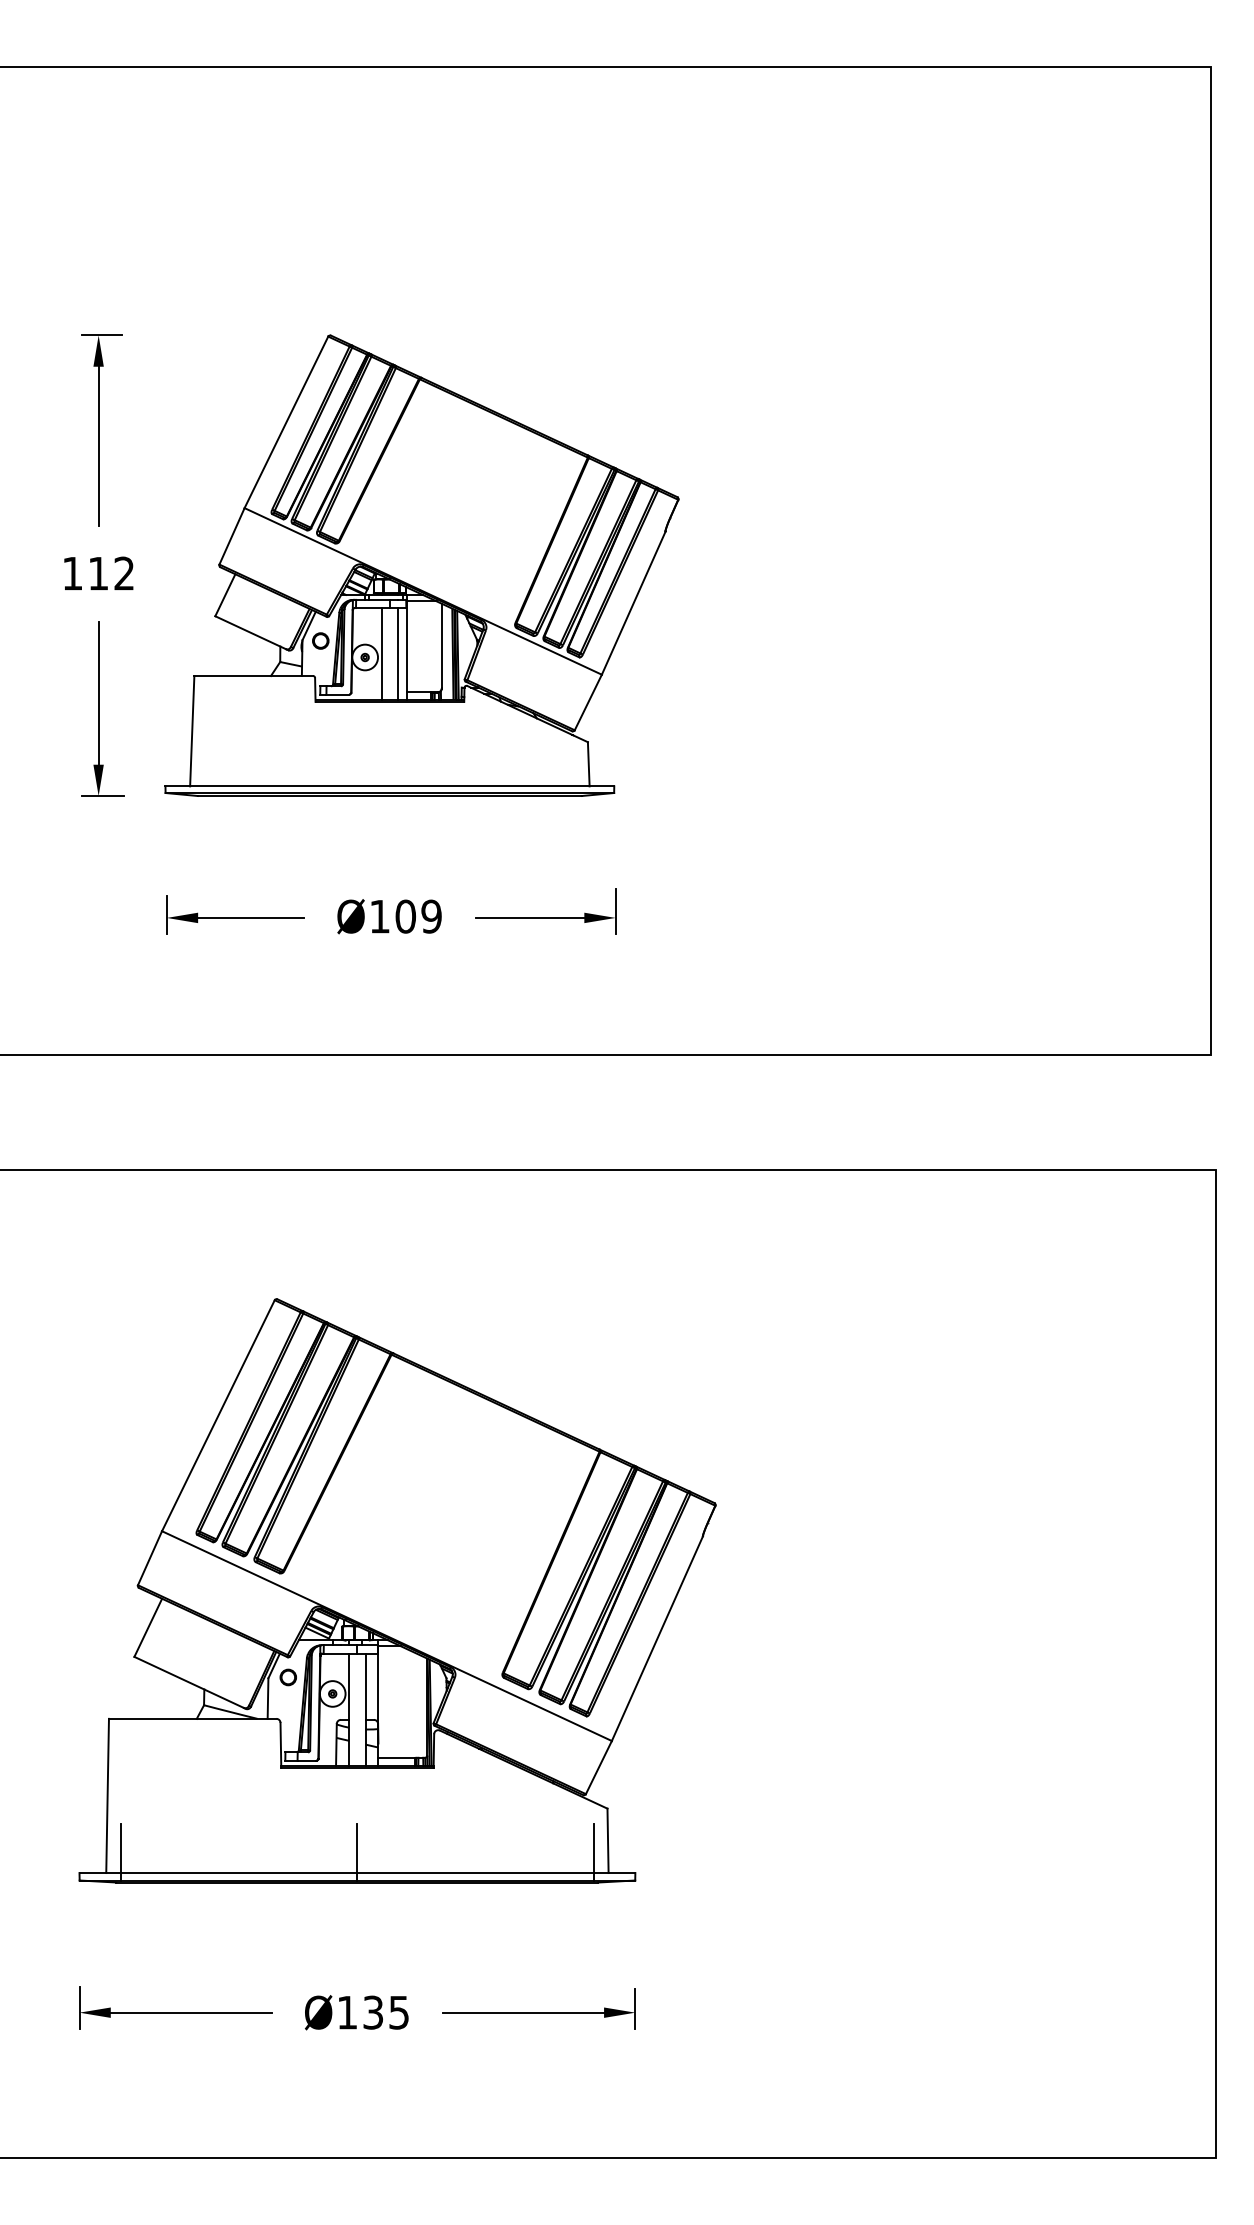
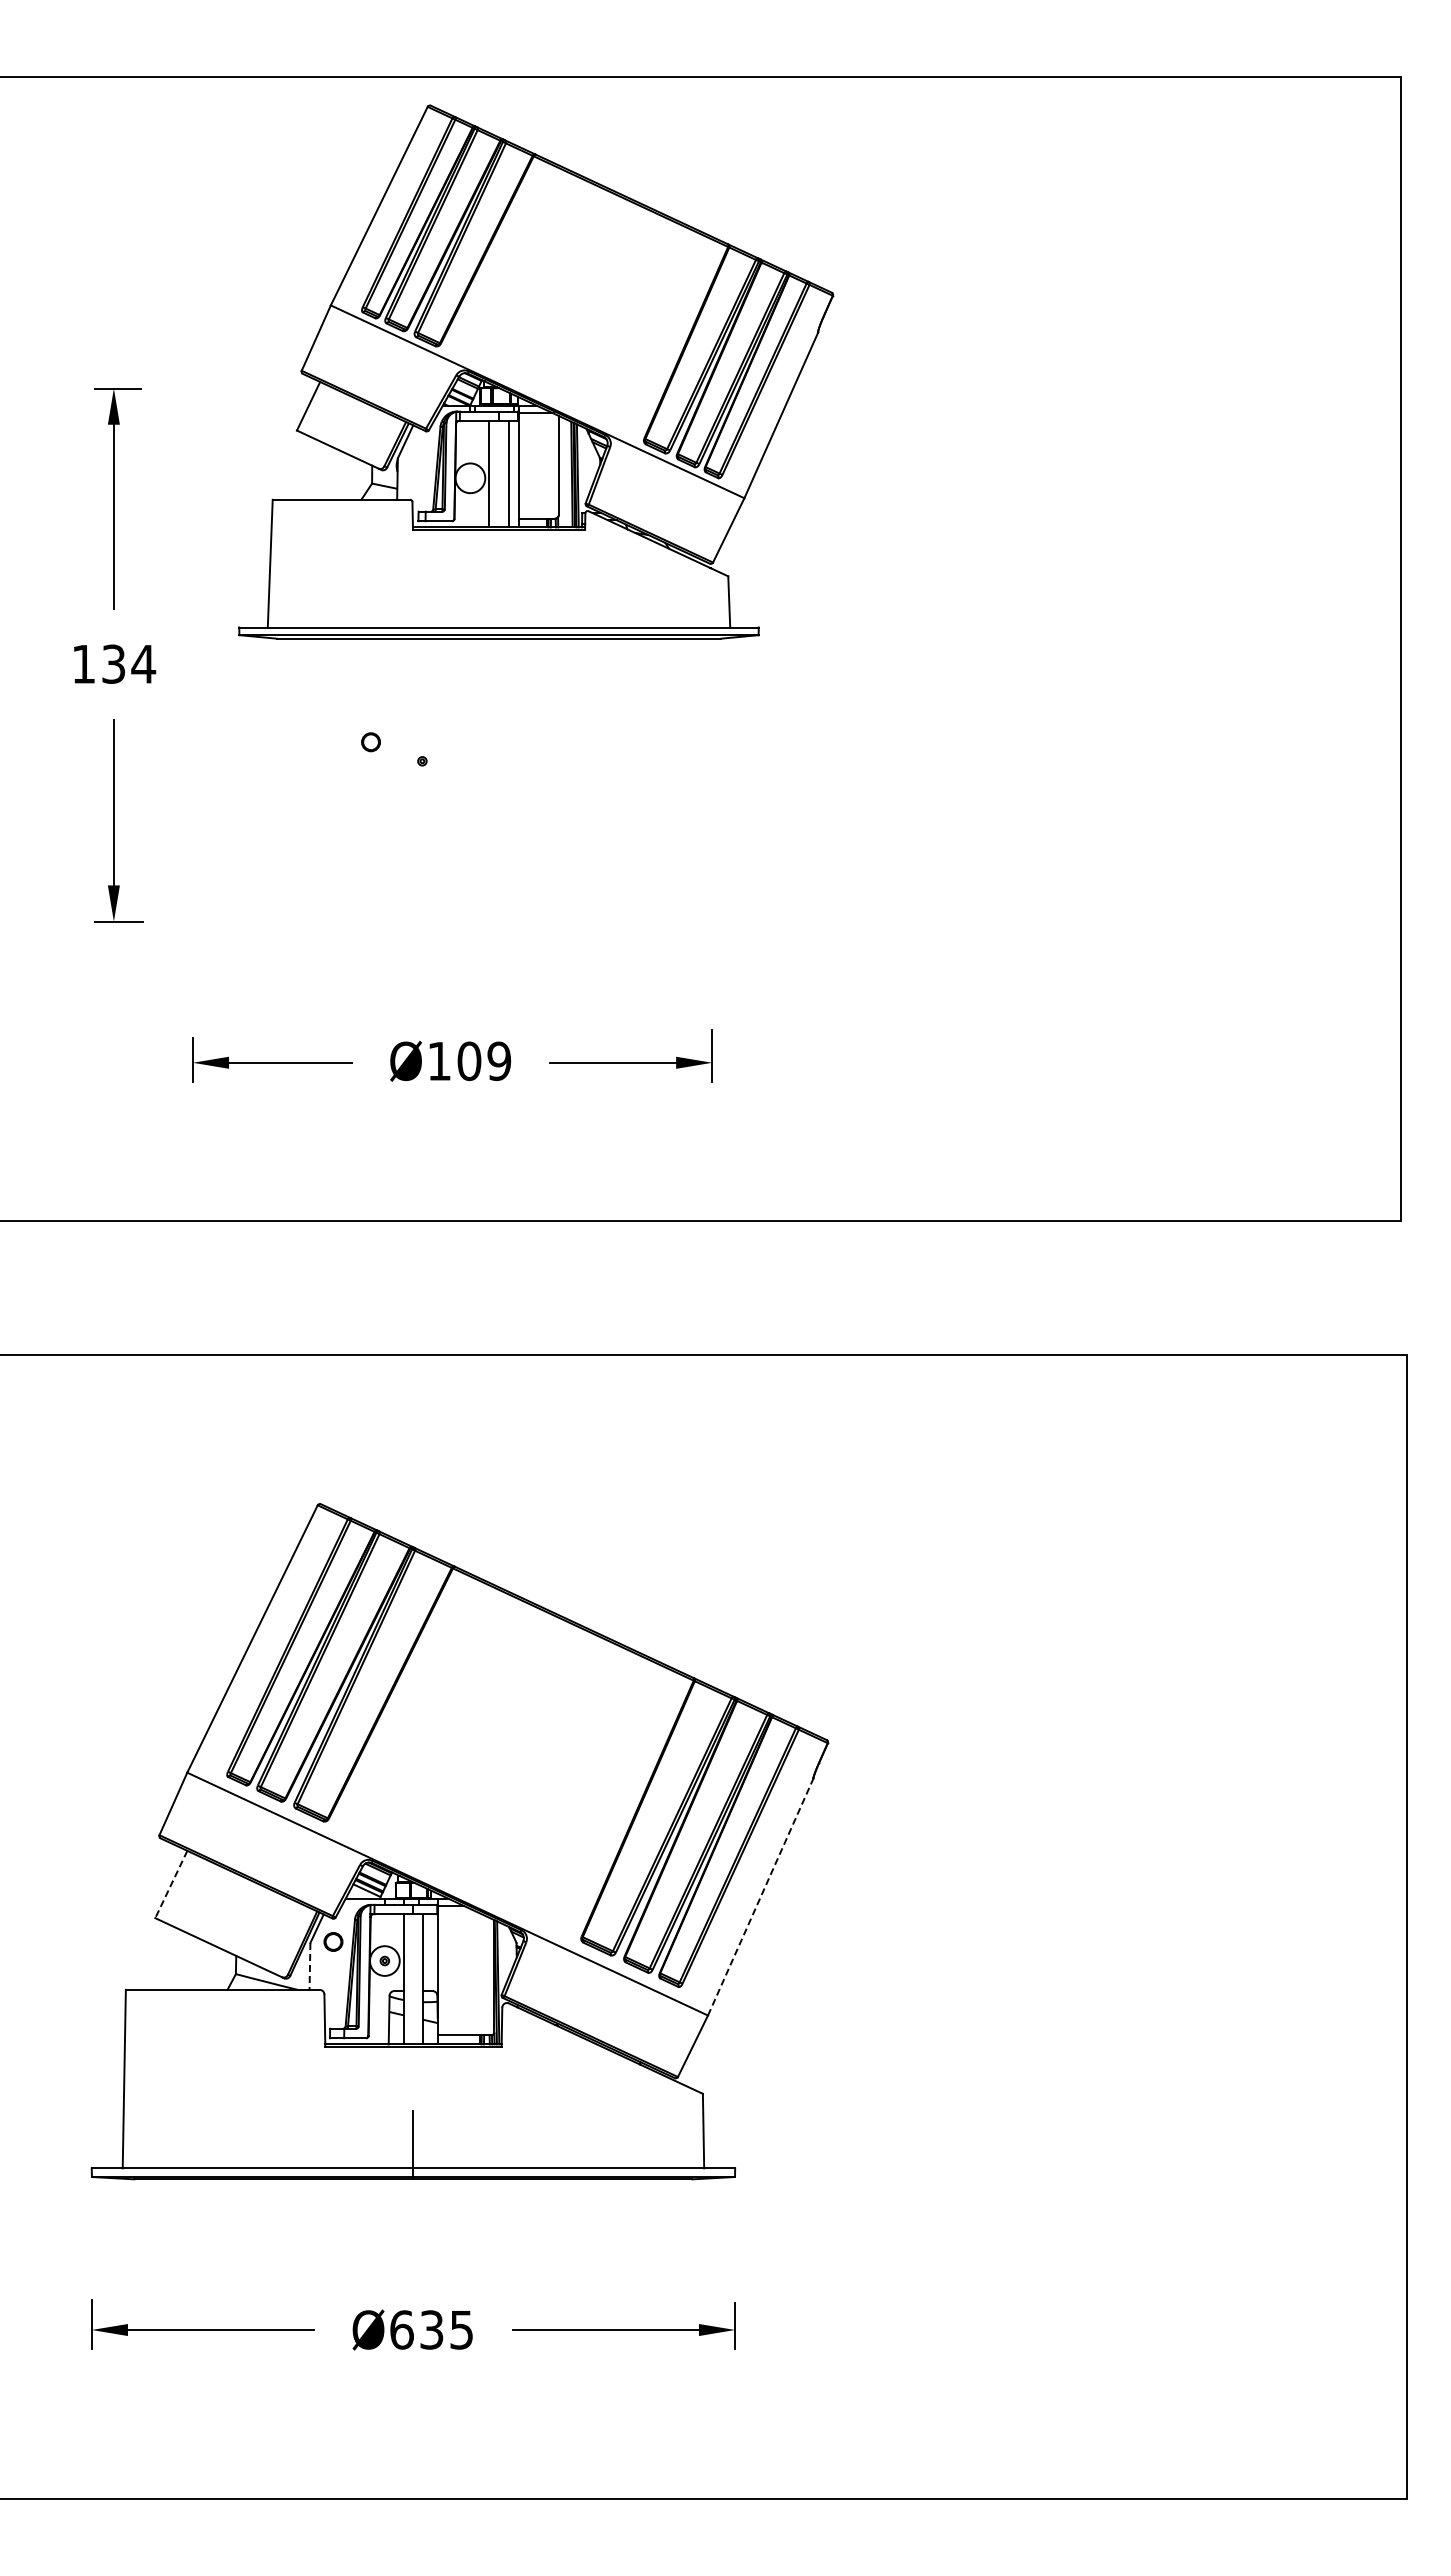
part: (422, 565) -> (536, 371), moved
text: (112, 572) -> (129, 663), 112 -> 134
line: (148, 1627) -> (171, 1884), solid -> dashed
line: (657, 1639) -> (760, 1897), solid -> dashed
line: (267, 1698) -> (309, 1966), solid -> dashed
line: (120, 1852) -> (139, 2144), removed
line: (594, 1852) -> (687, 2144), removed
text: (347, 2012) -> (401, 2329), Ø135 -> Ø635

